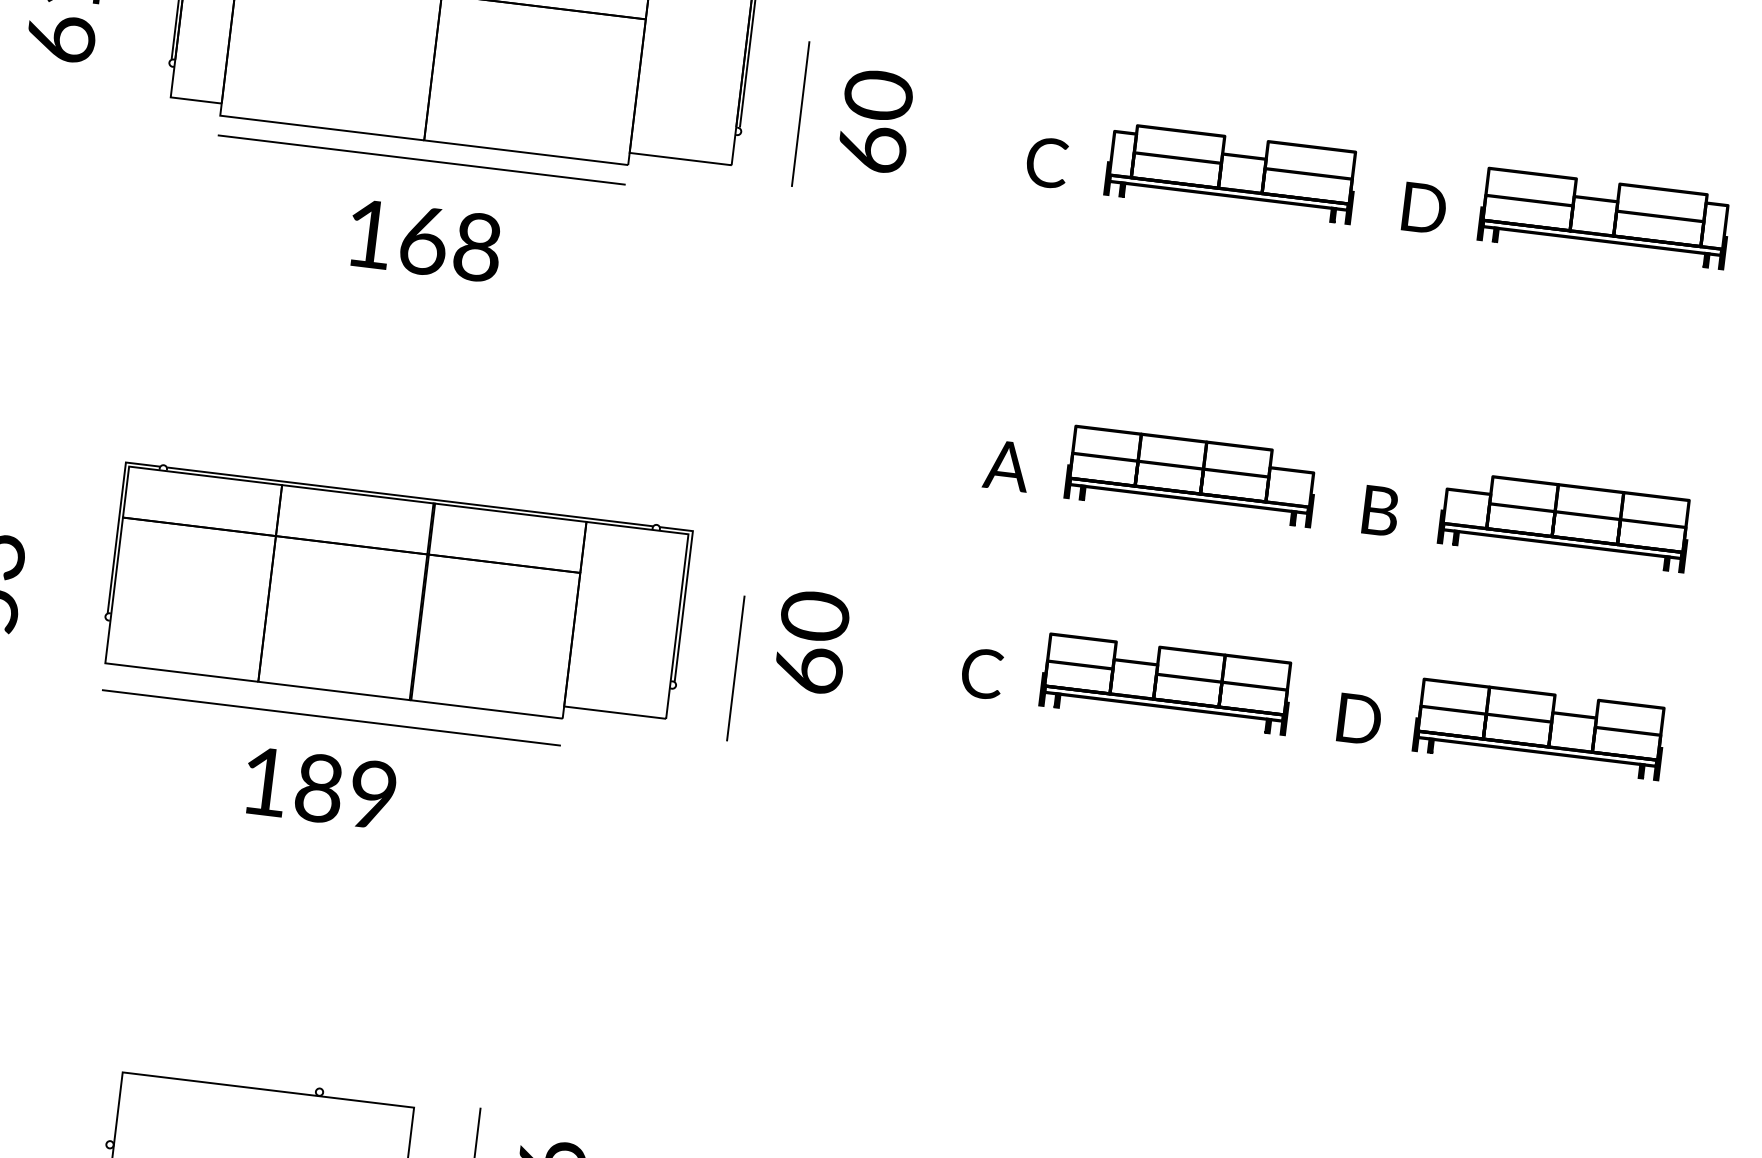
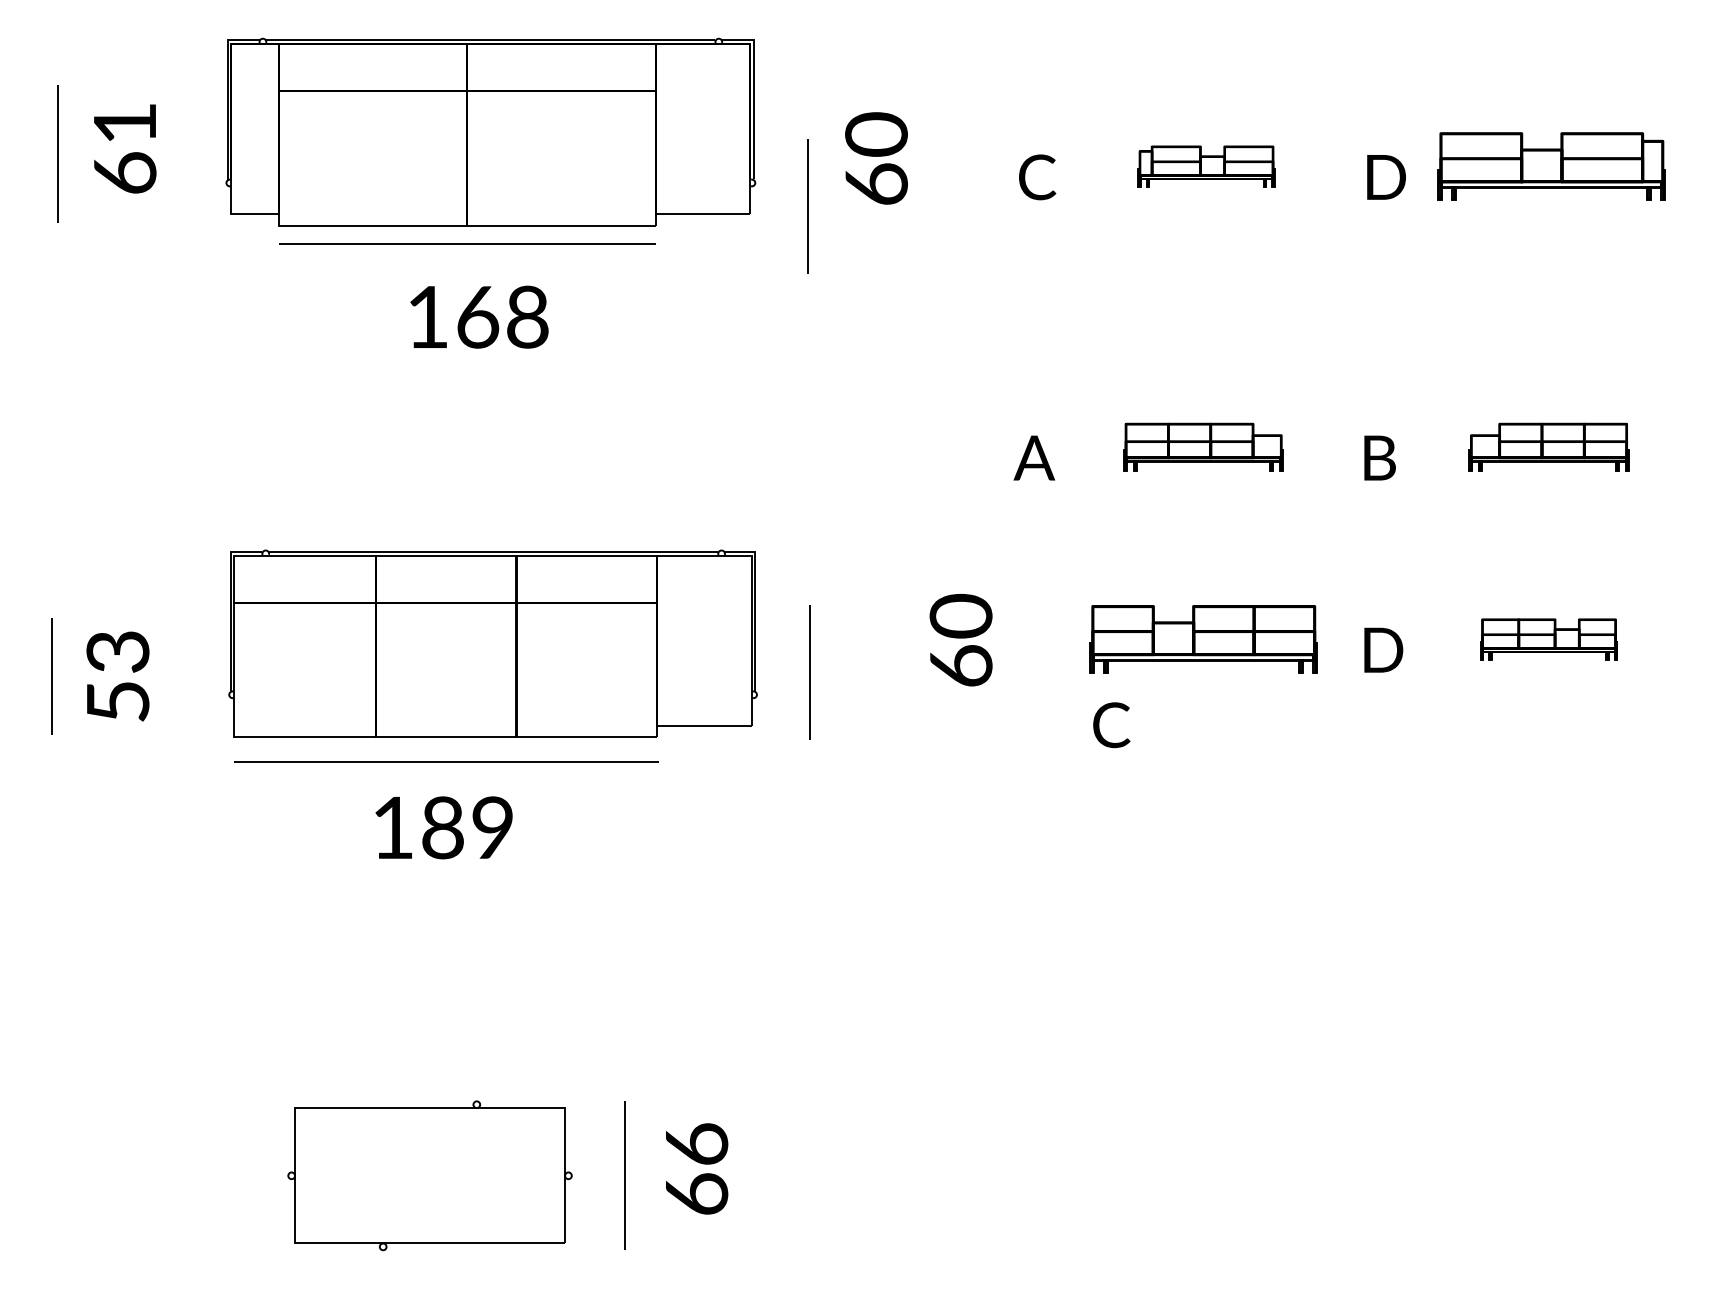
line: (800, 114) -> (807, 206), moved
part: (1231, 173) -> (1206, 166), size x0.6
part: (1191, 475) -> (1203, 446), size x0.7
part: (1564, 520) -> (1548, 446), size x0.7
text: (811, 642) -> (960, 640), moved
text: (981, 673) -> (1111, 725), moved
part: (1539, 729) -> (1548, 639), size x0.6

